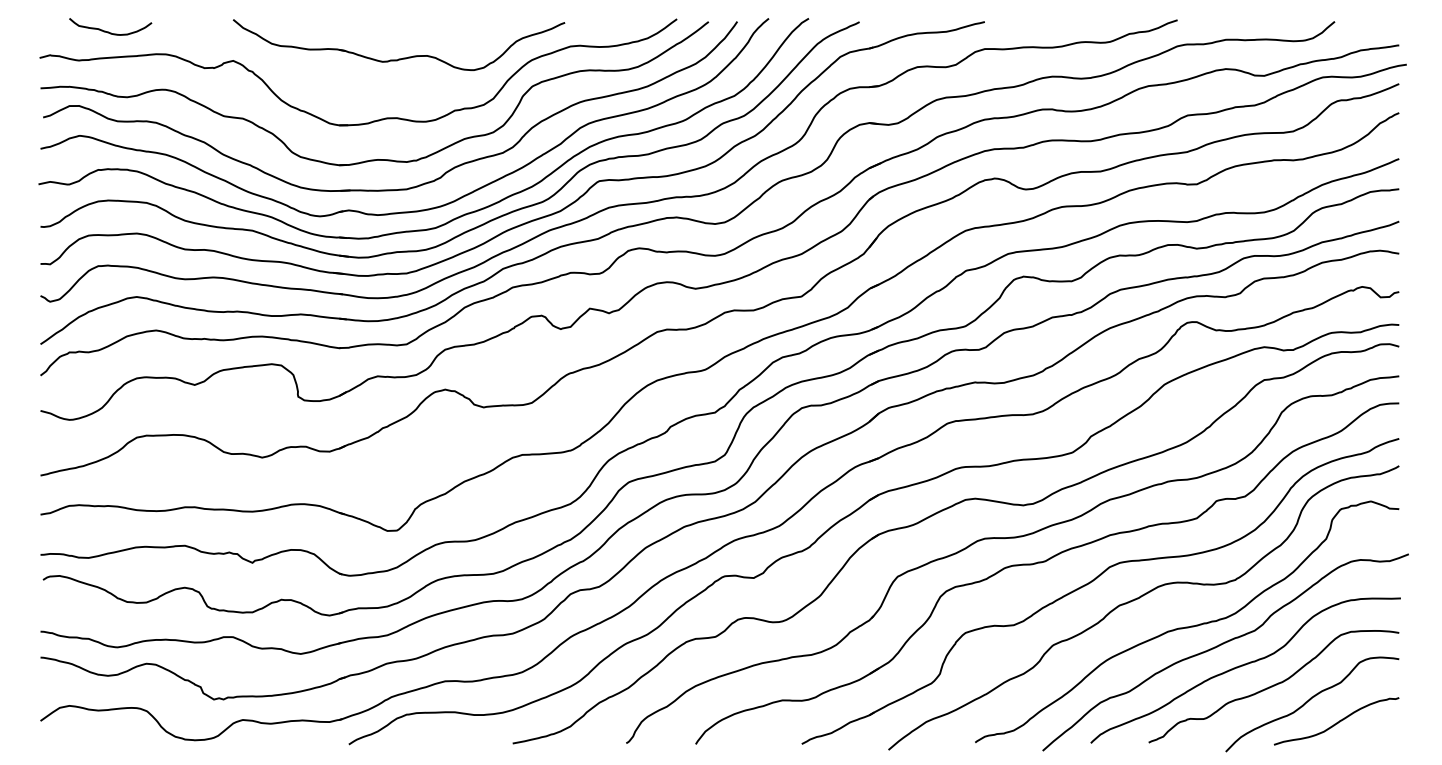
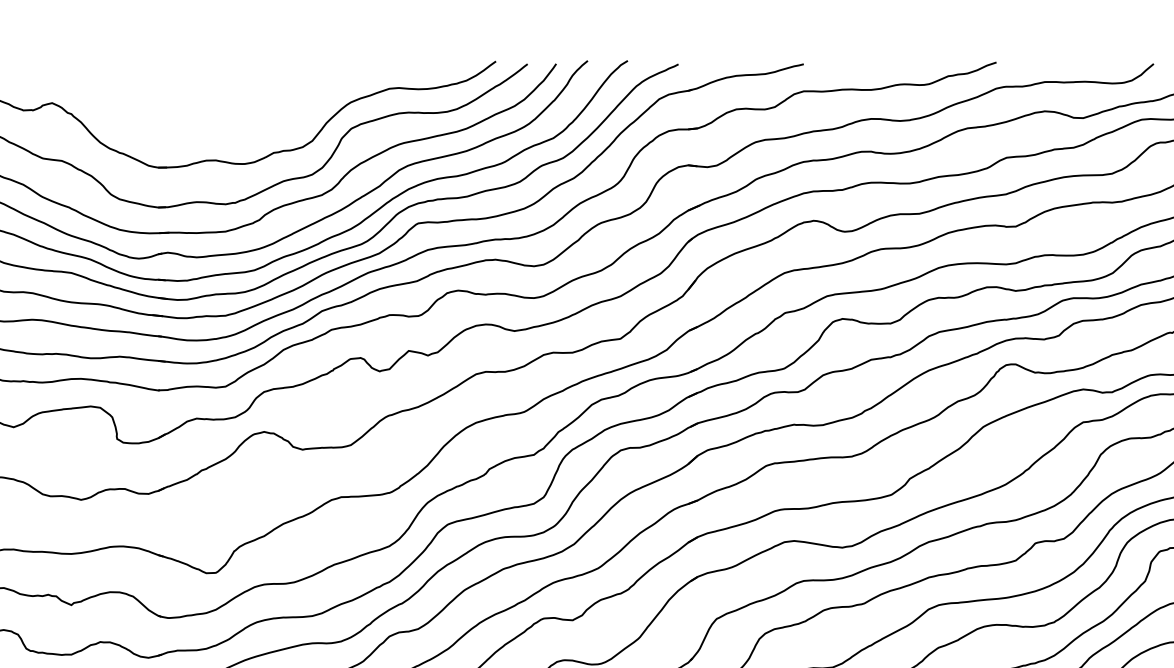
part: (403, 57) -> (222, 99), removed

